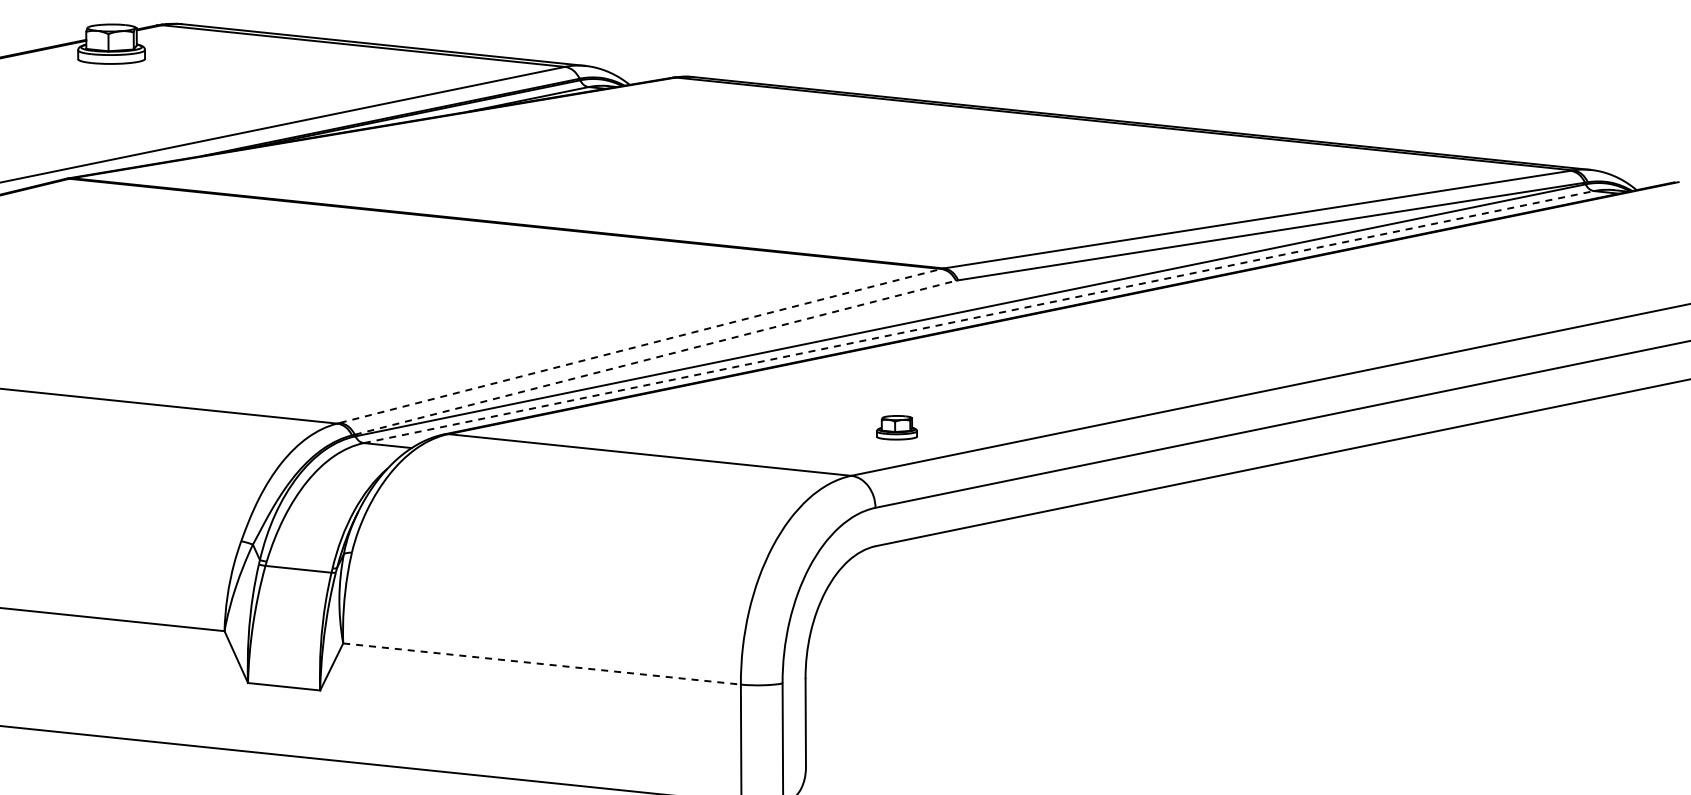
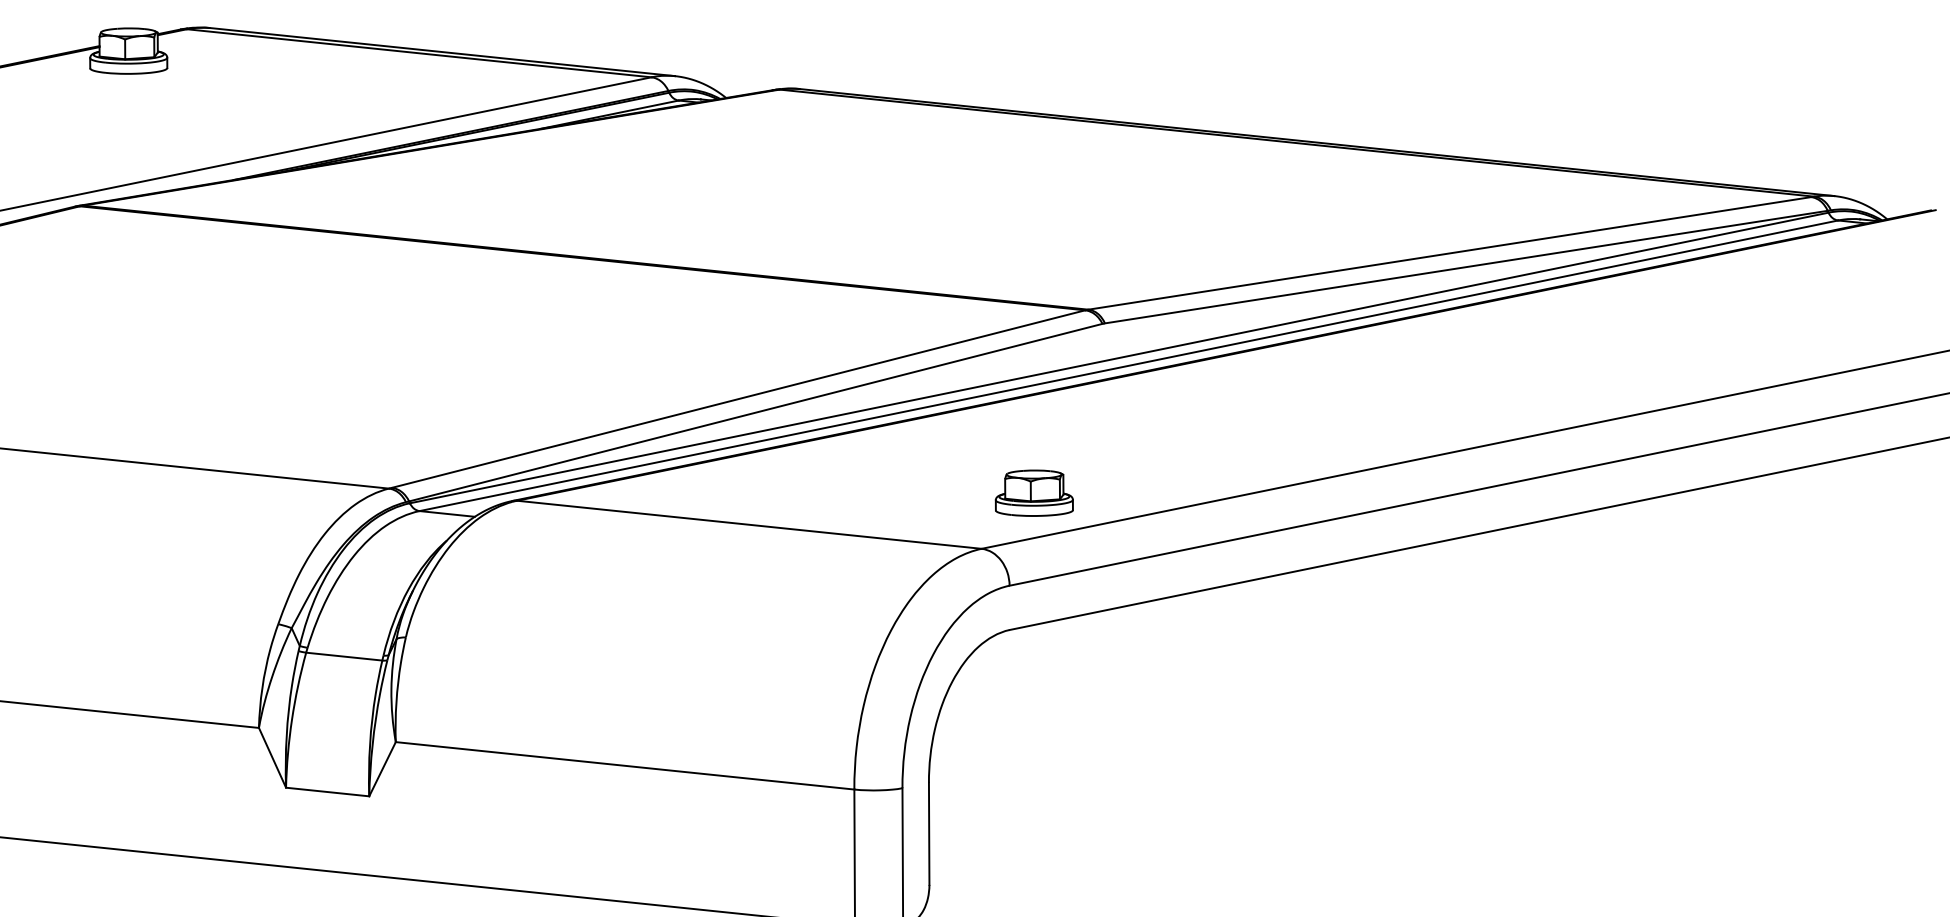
line: (978, 317) -> (1128, 366), dashed -> solid
line: (640, 345) -> (738, 398), dashed -> solid
line: (655, 357) -> (755, 412), dashed -> solid
part: (896, 427) -> (1033, 493), size x1.67
line: (542, 664) -> (625, 766), dashed -> solid

